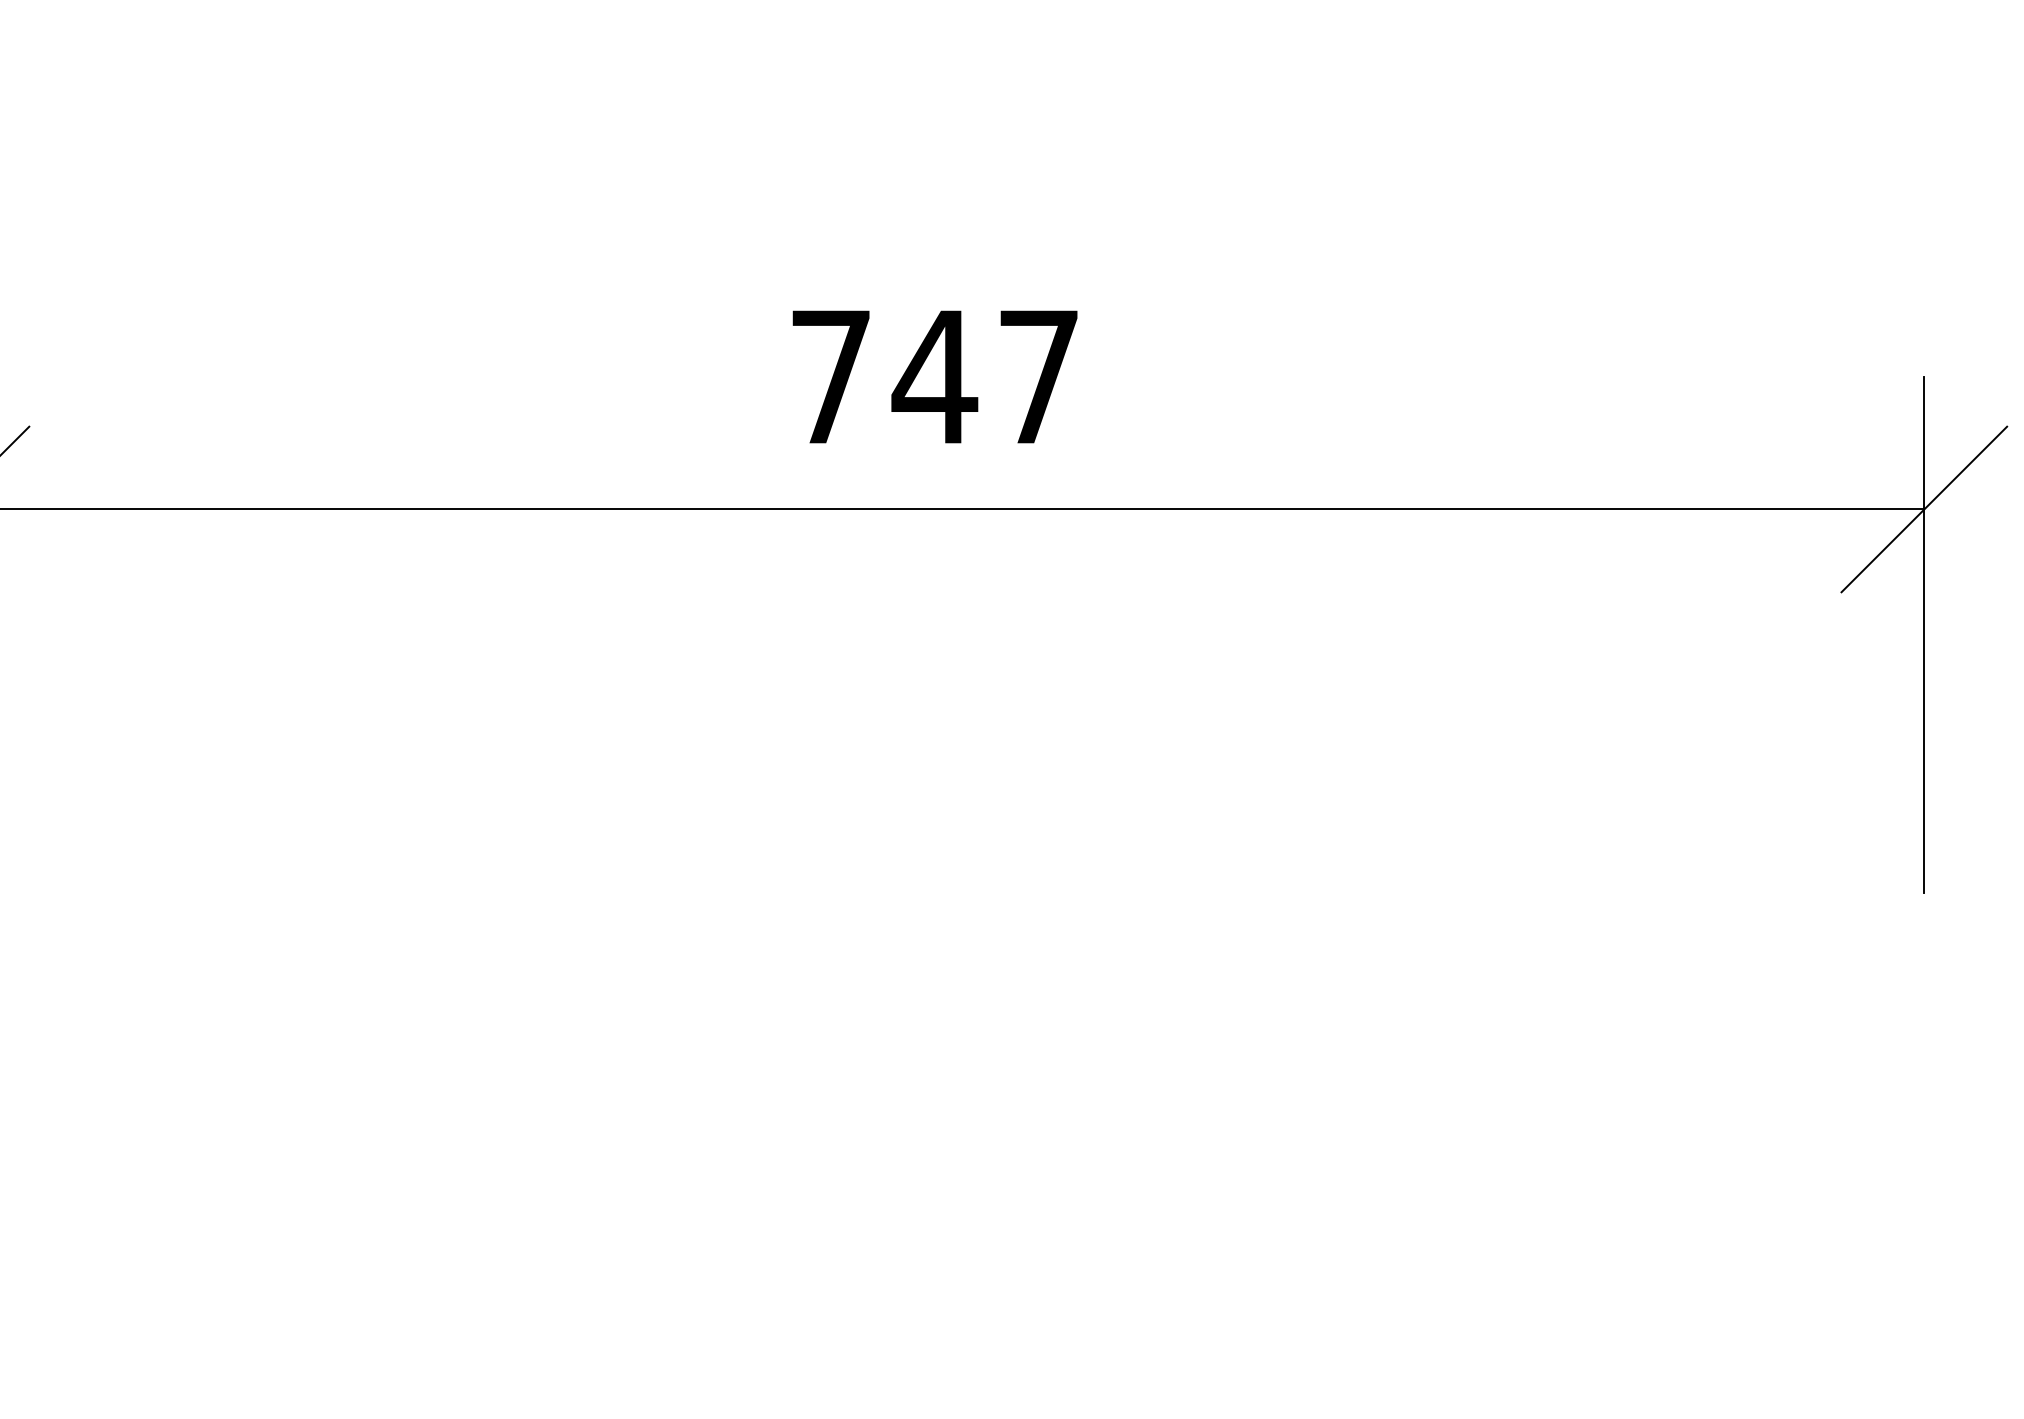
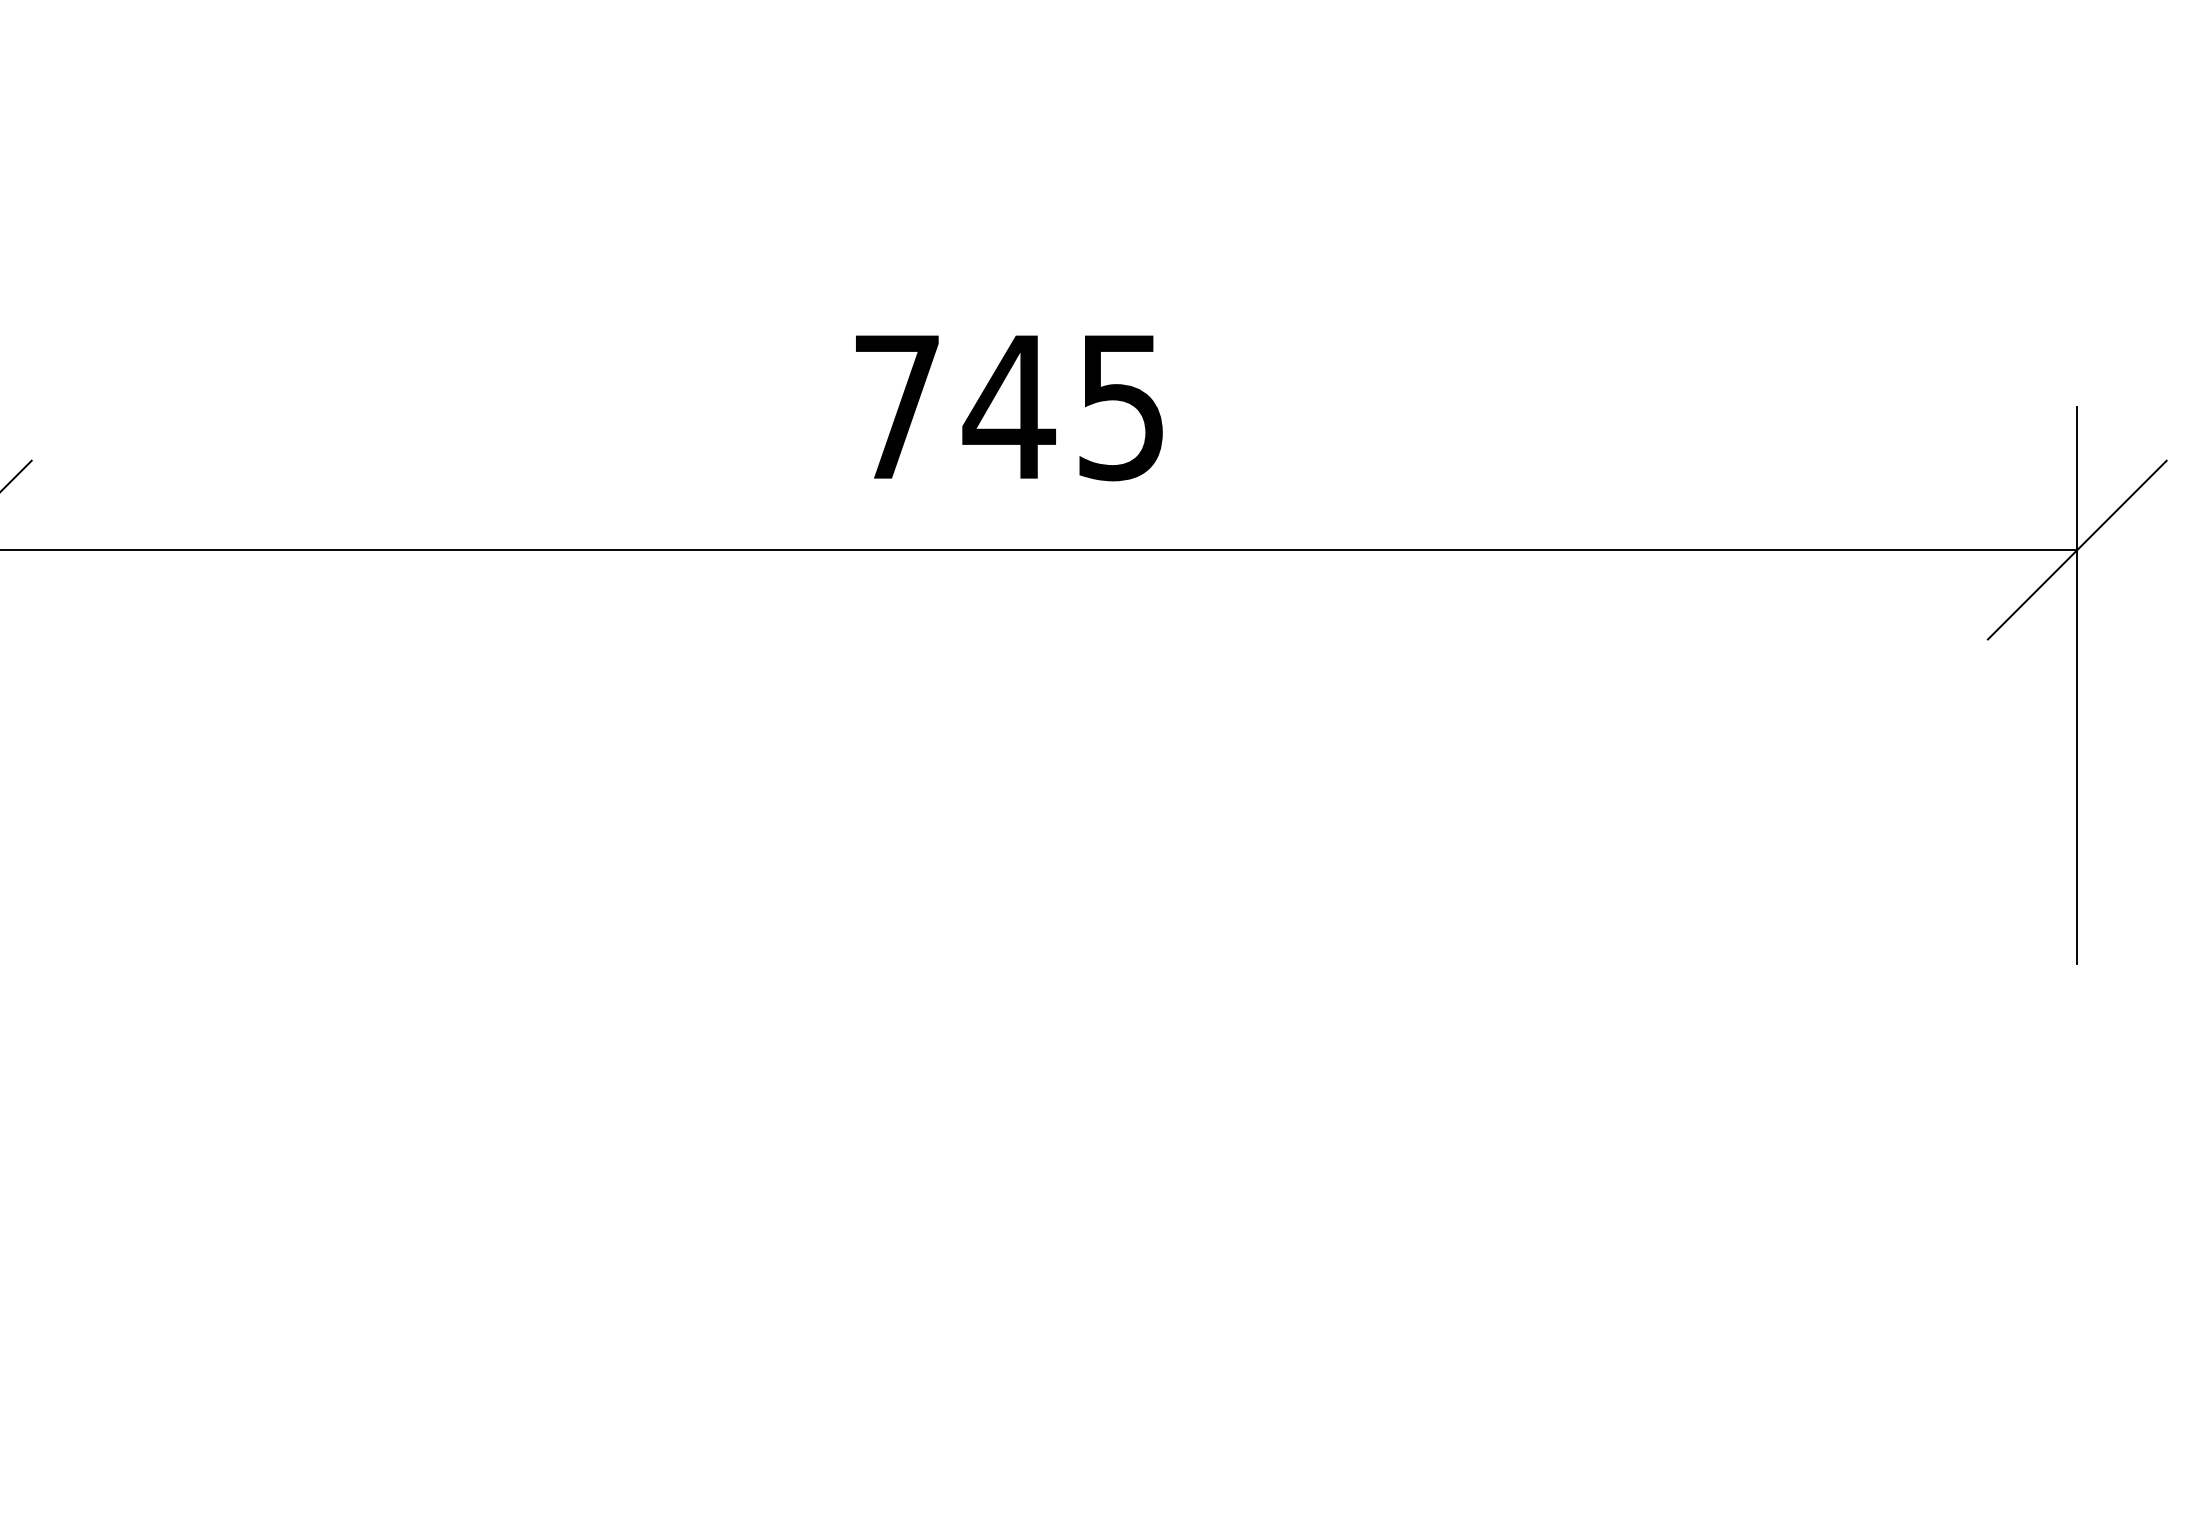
text: (1038, 378) -> (1121, 408), 747 -> 745

